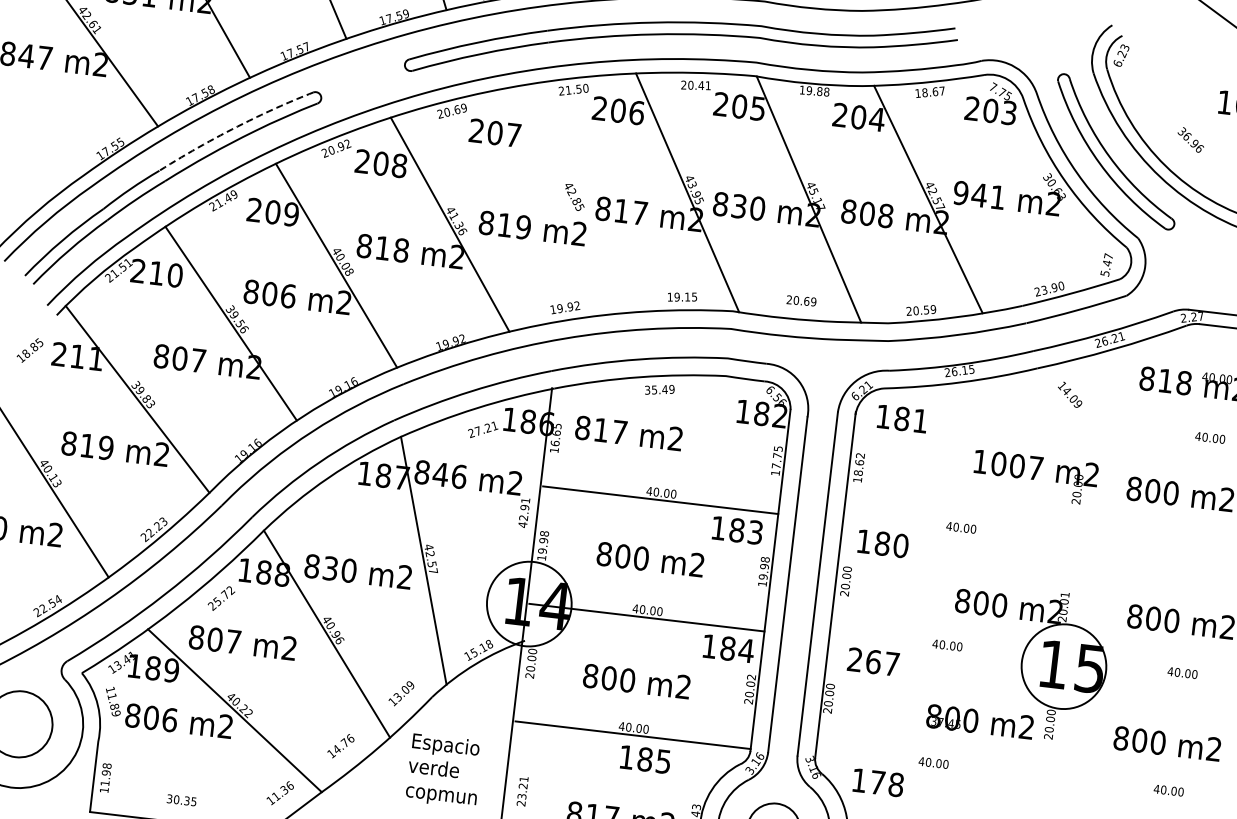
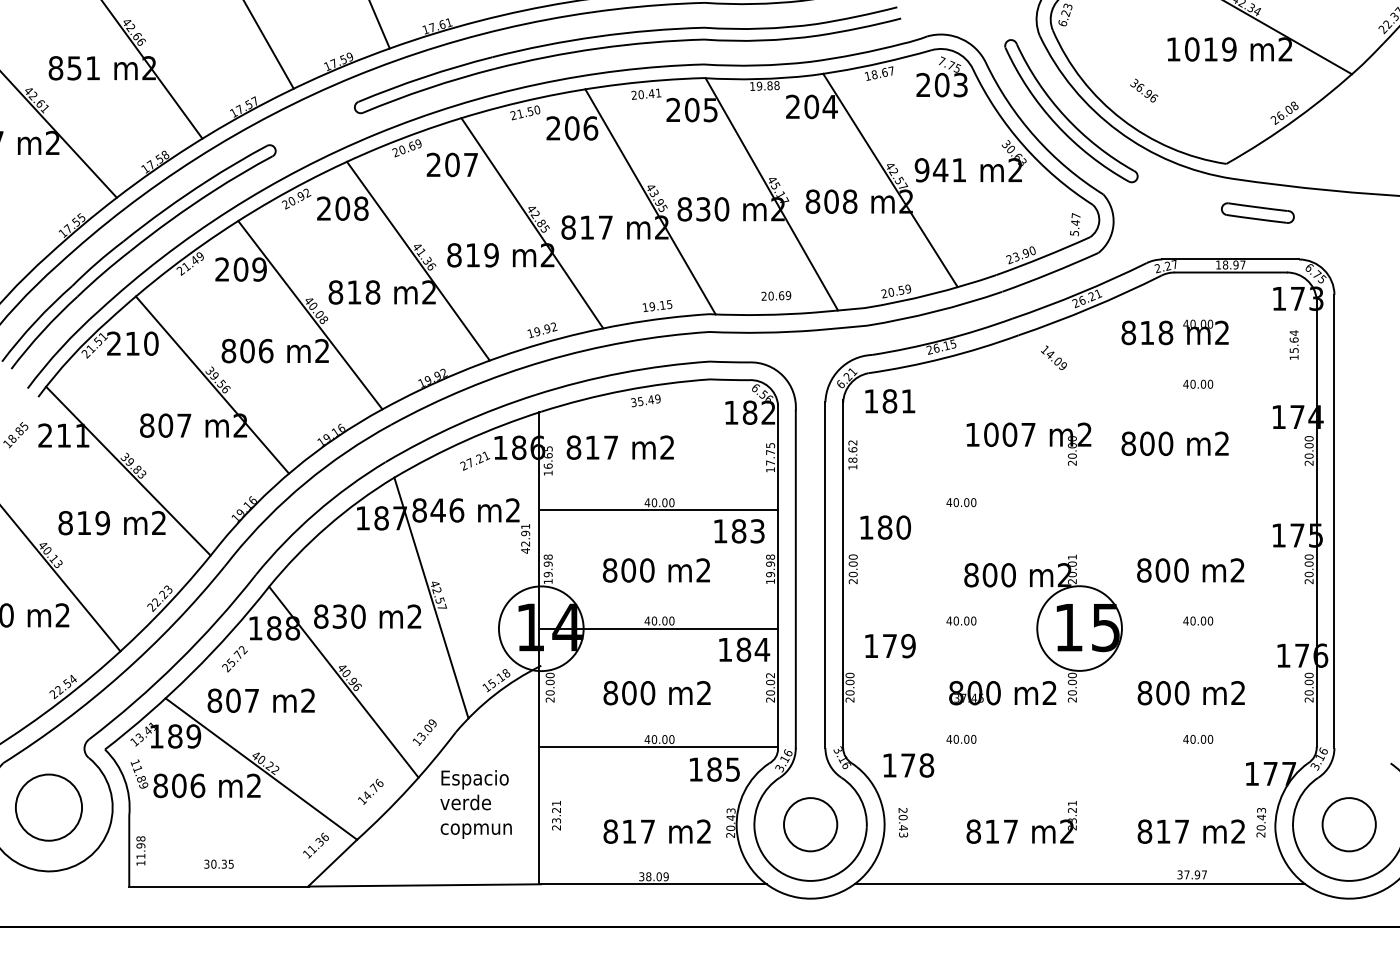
line: (235, 128) -> (193, 190), dashed -> solid
line: (567, 200) -> (532, 223), added
text: (873, 661) -> (889, 645), 267 -> 179
text: (645, 759) -> (714, 769), moved

